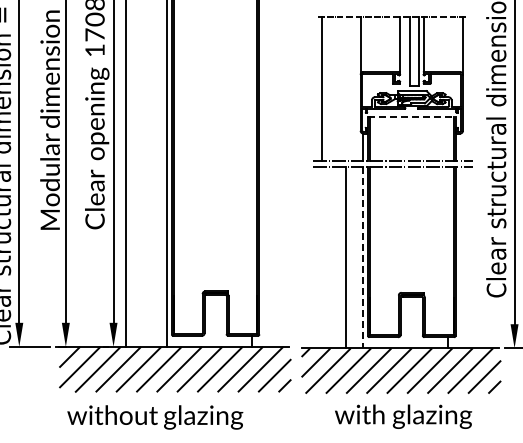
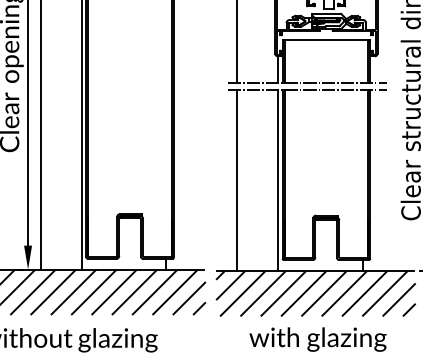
line: (411, 116) -> (326, 39), dashed -> solid
line: (346, 257) -> (237, 180), moved
line: (363, 258) -> (278, 181), dashed -> solid

